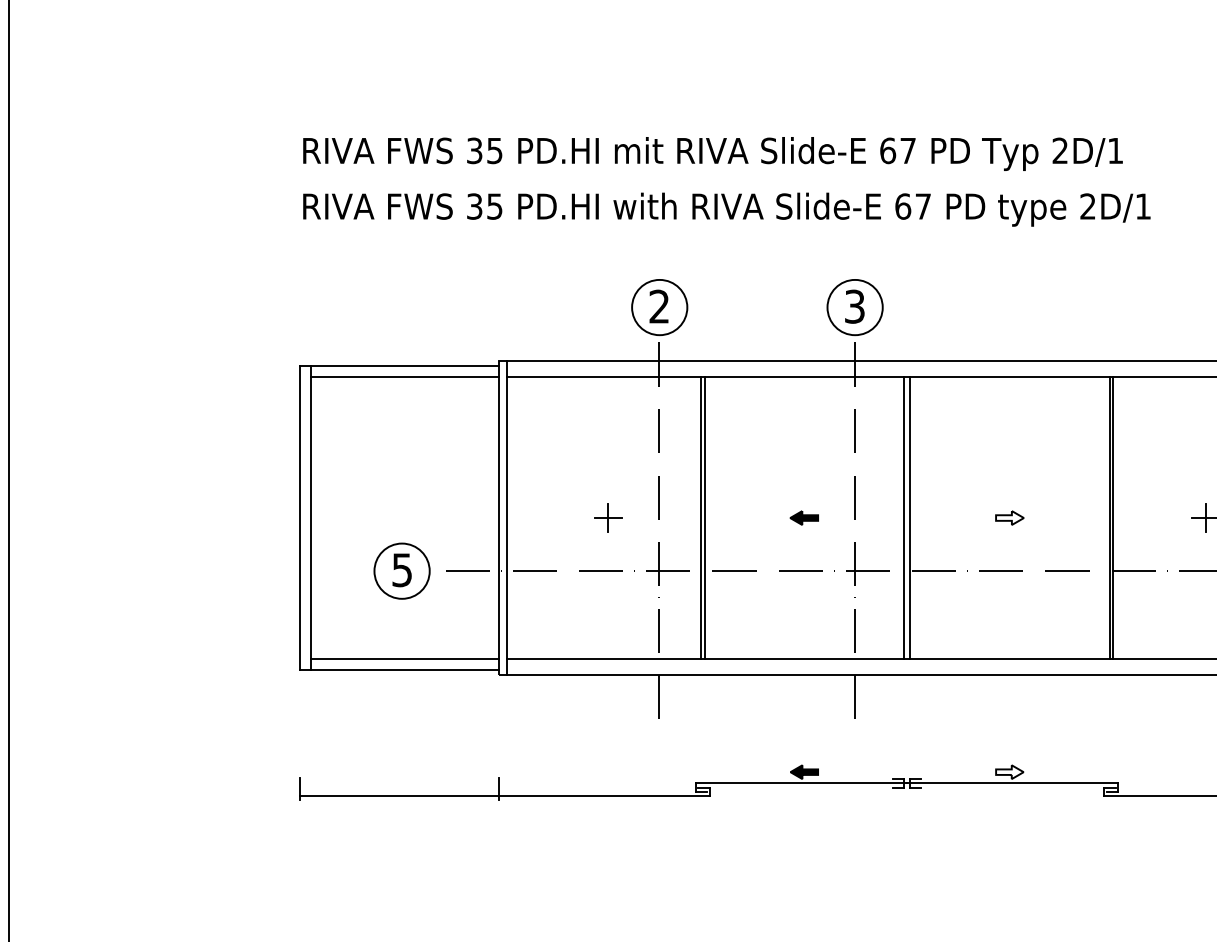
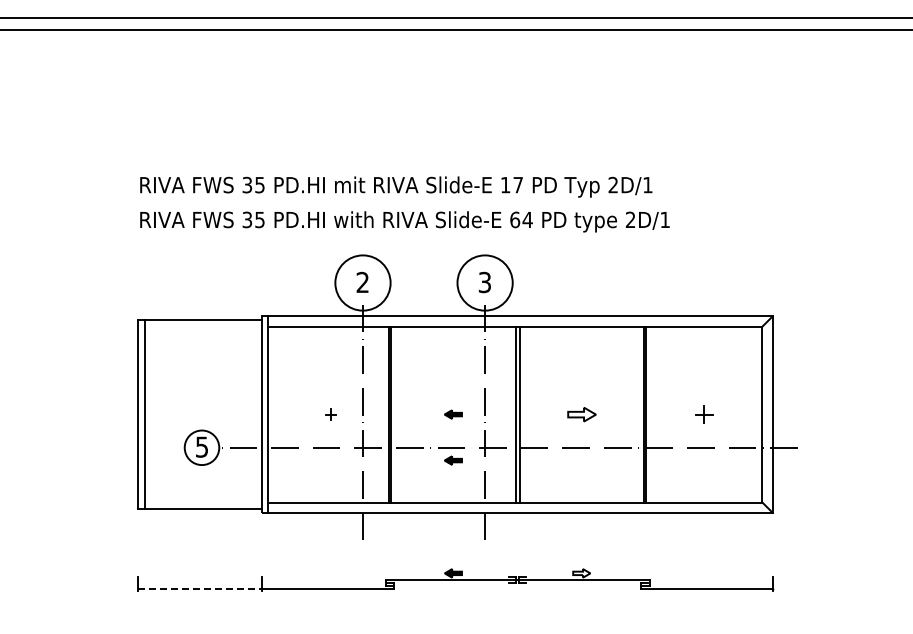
text: (887, 149) -> (505, 184), 67 -> 17
text: (922, 205) -> (527, 219), 67 -> 64
circle: (658, 306) -> (362, 282), size x1.6
circle: (854, 306) -> (484, 282), size x1.6
line: (404, 377) -> (203, 326), removed
part: (607, 517) -> (330, 414), size x0.6
part: (1009, 517) -> (581, 414), size x1.6
part: (804, 591) -> (453, 460), added
line: (404, 658) -> (203, 502), removed
line: (399, 796) -> (200, 588), solid -> dashed

